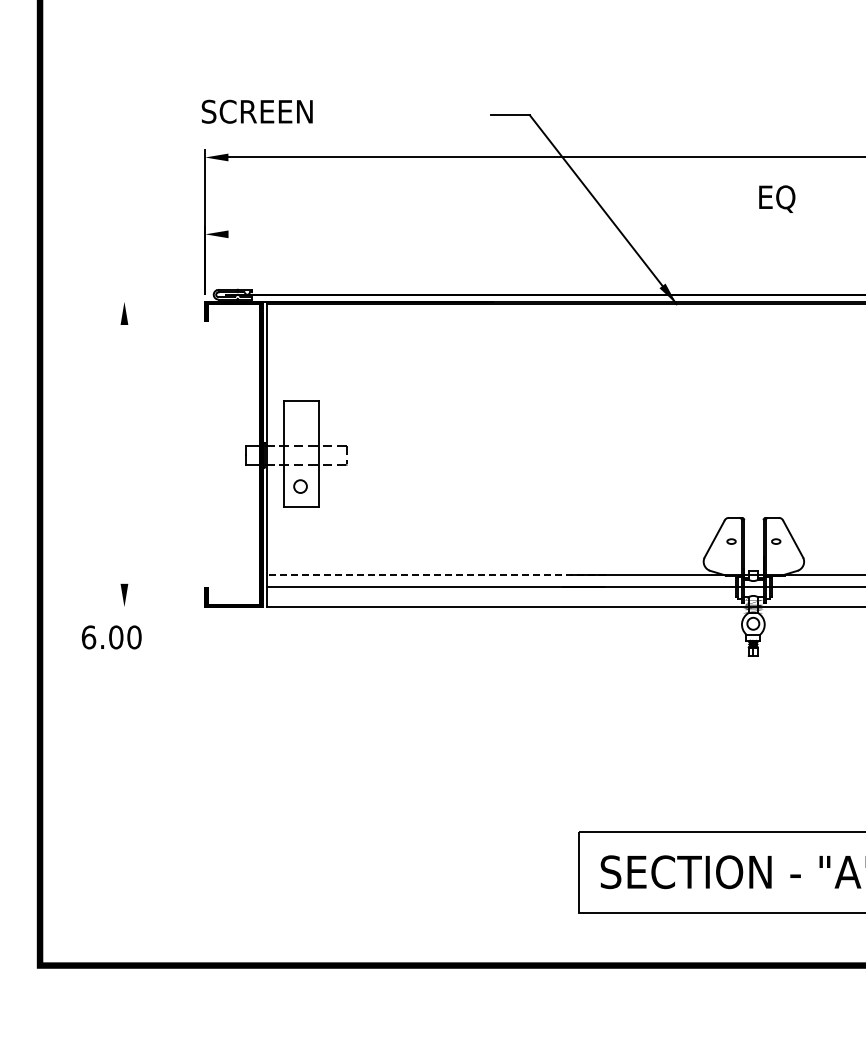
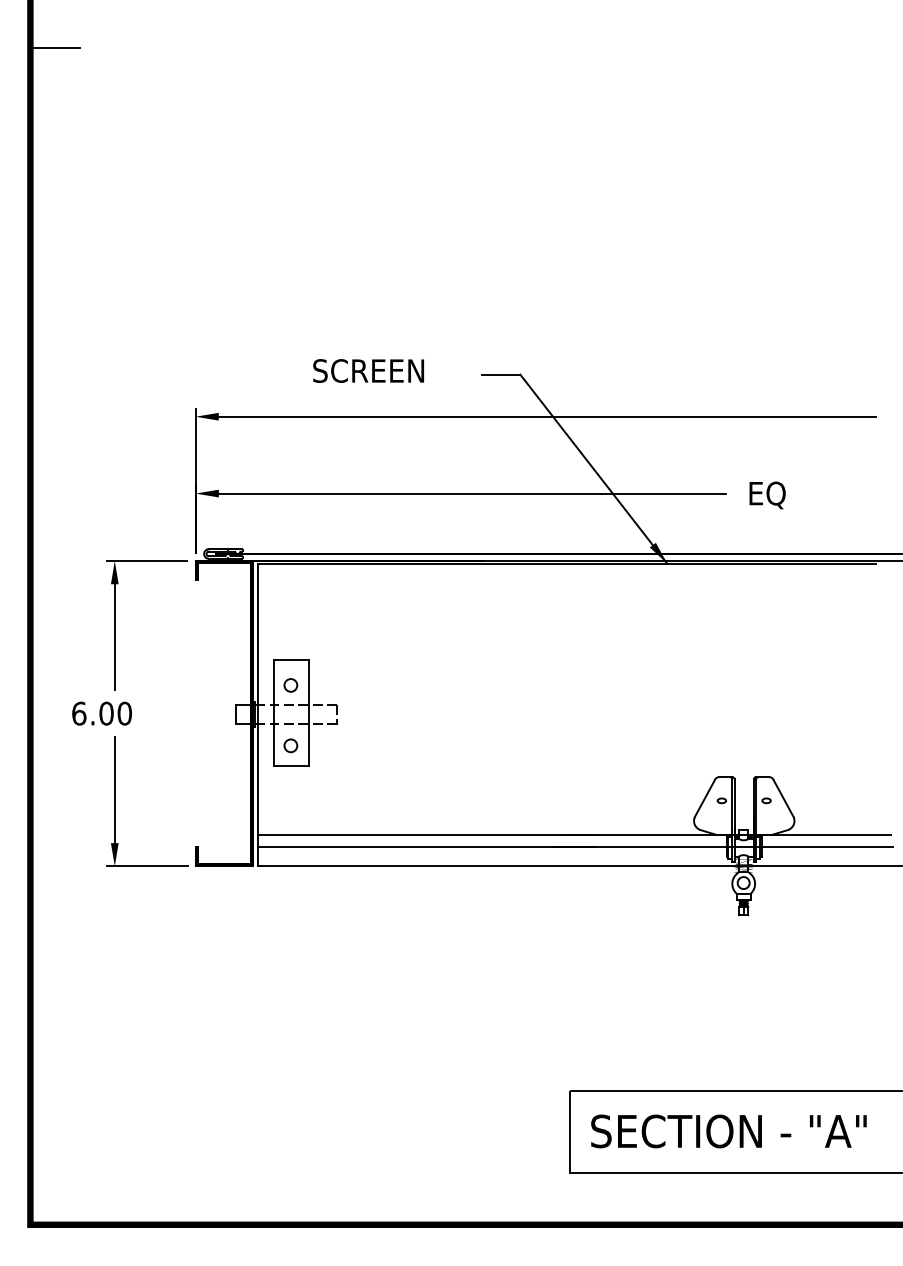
text: (257, 111) -> (368, 370), moved
text: (777, 199) -> (767, 495), moved
line: (482, 234) -> (472, 493), added
line: (157, 302) -> (147, 561), added
line: (124, 378) -> (114, 637), added
circle: (300, 426) -> (290, 685), added
line: (124, 530) -> (114, 789), added
line: (437, 575) -> (427, 834), dashed -> solid
line: (157, 607) -> (147, 866), added
text: (111, 637) -> (101, 713), moved

